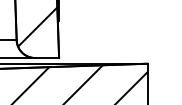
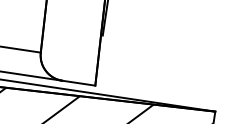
hatch: (38, 32) -> (72, 46), removed

